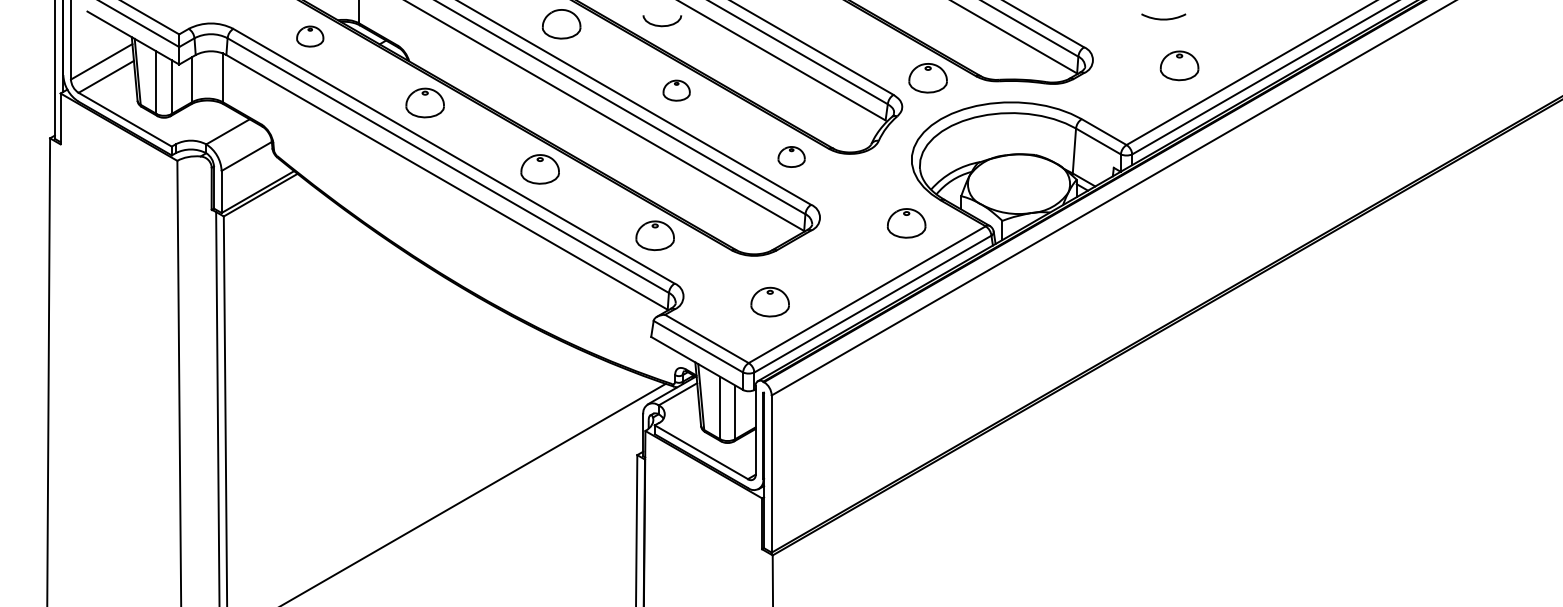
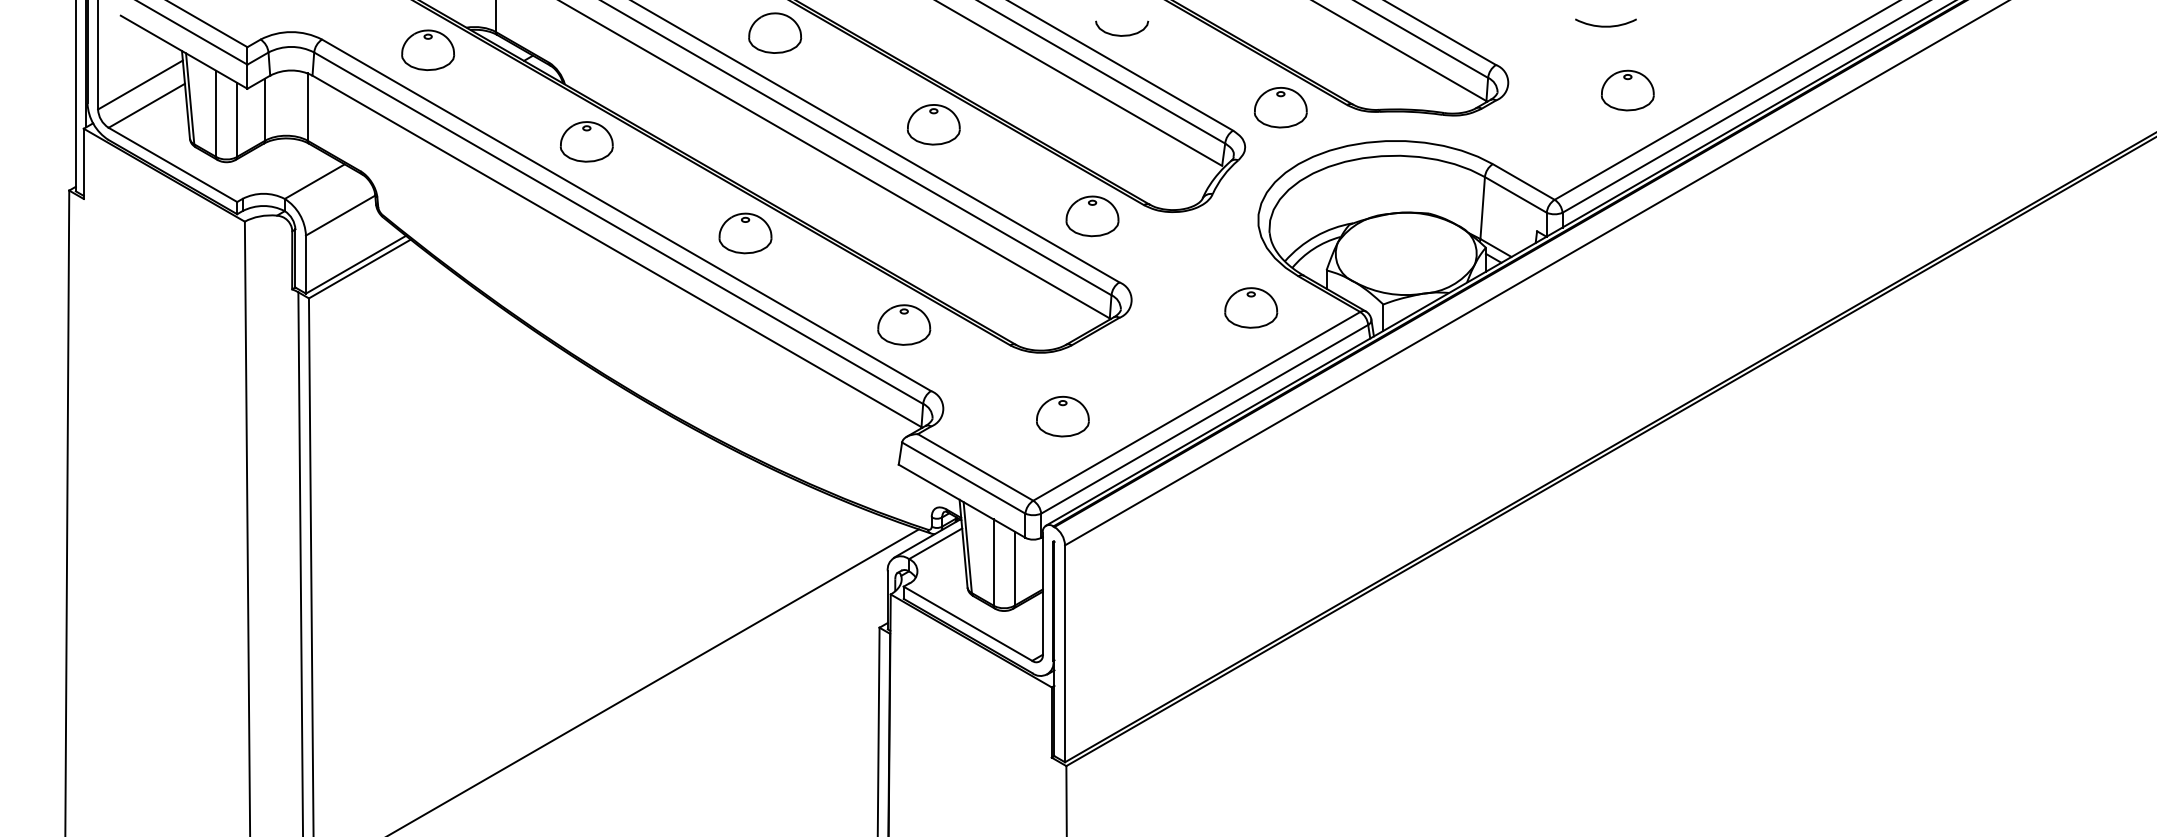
curve: (663, 25) -> (1123, 34), moved
part: (310, 36) -> (428, 49), size x1.43
part: (676, 90) -> (933, 124), size x1.43
part: (791, 157) -> (1092, 216), size x1.43

